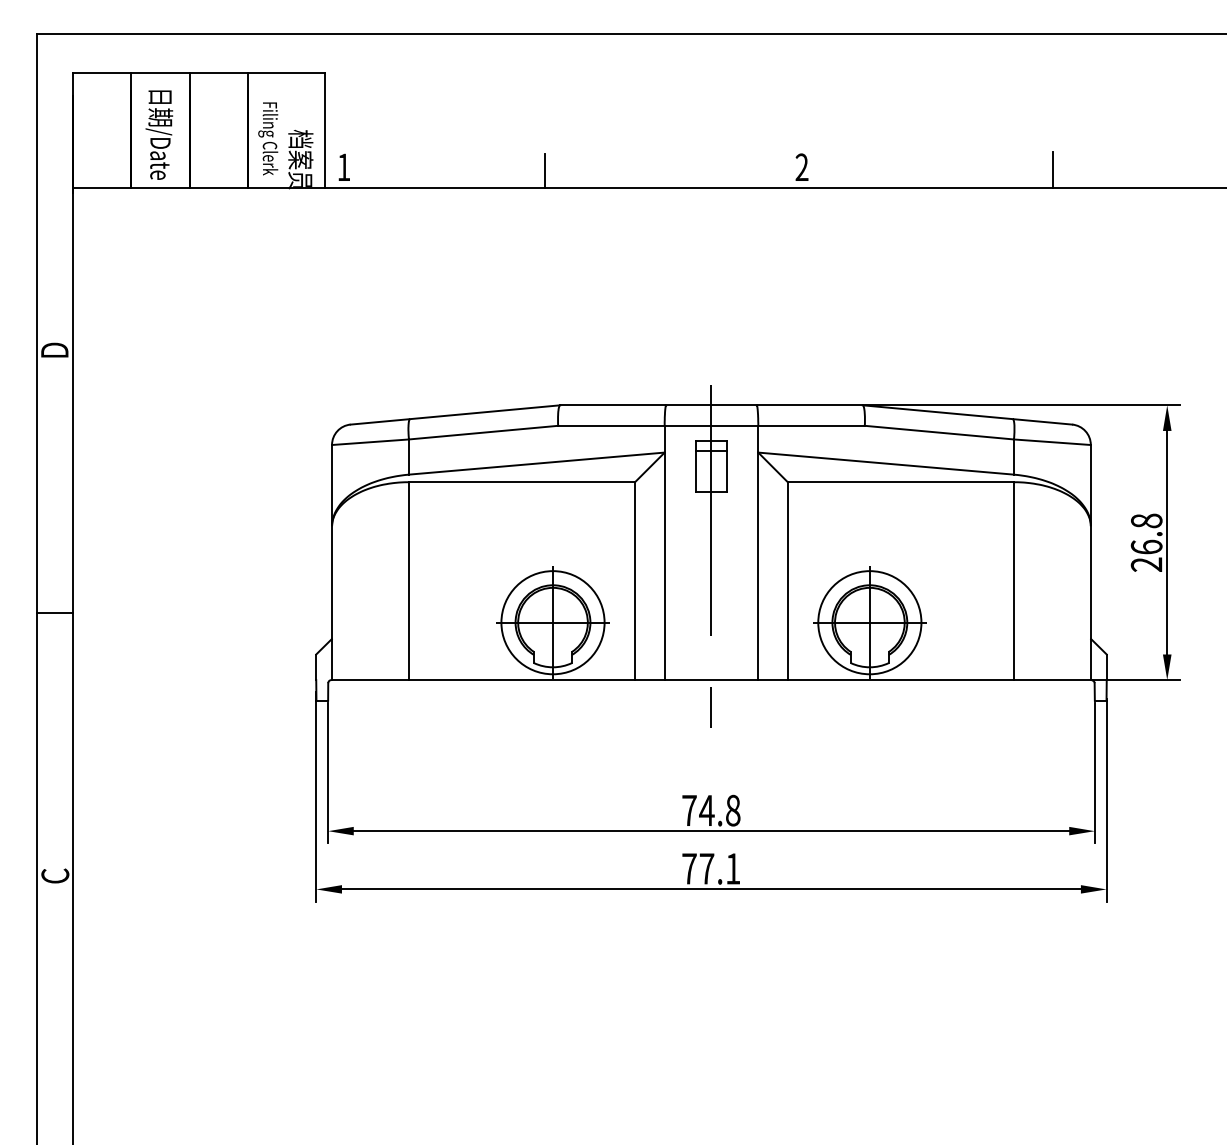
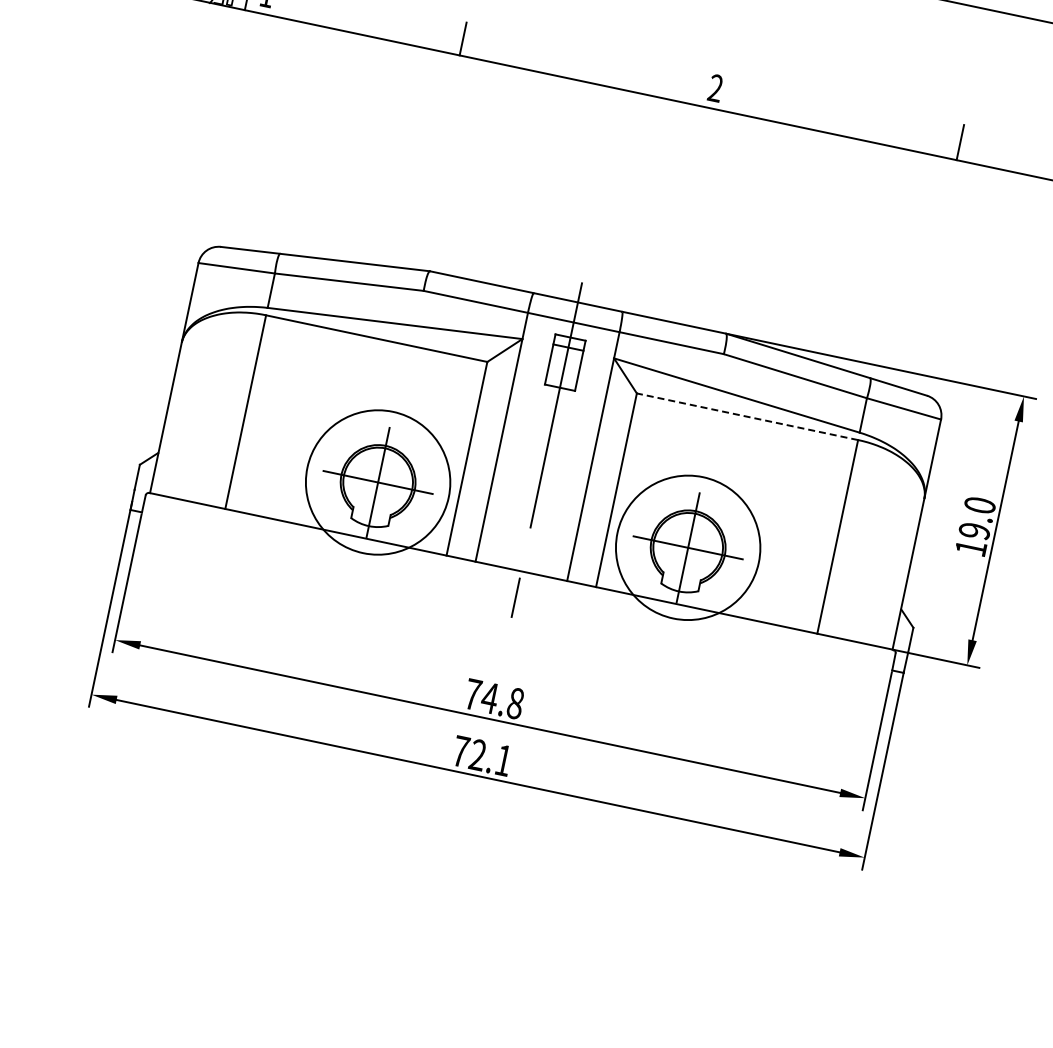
line: (900, 482) -> (747, 416), solid -> dashed
text: (1146, 542) -> (975, 526), 26.8 -> 19.0
circle: (552, 622) -> (377, 482), size x1.4
circle: (869, 622) -> (687, 547), size x1.4
text: (706, 868) -> (477, 754), 77.1 -> 72.1

